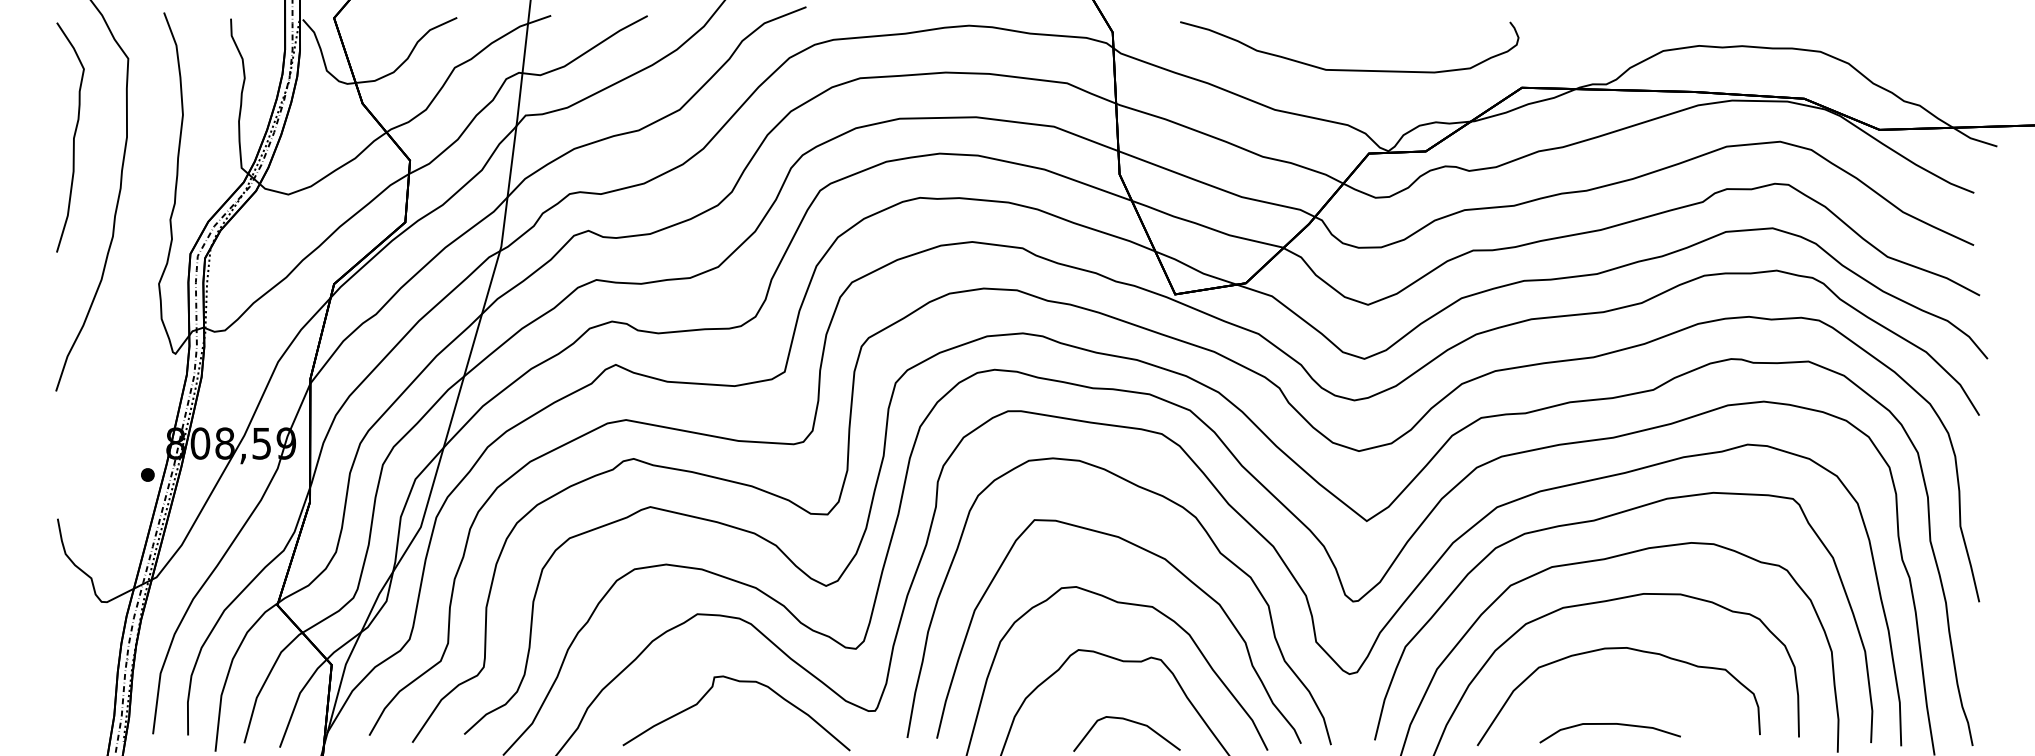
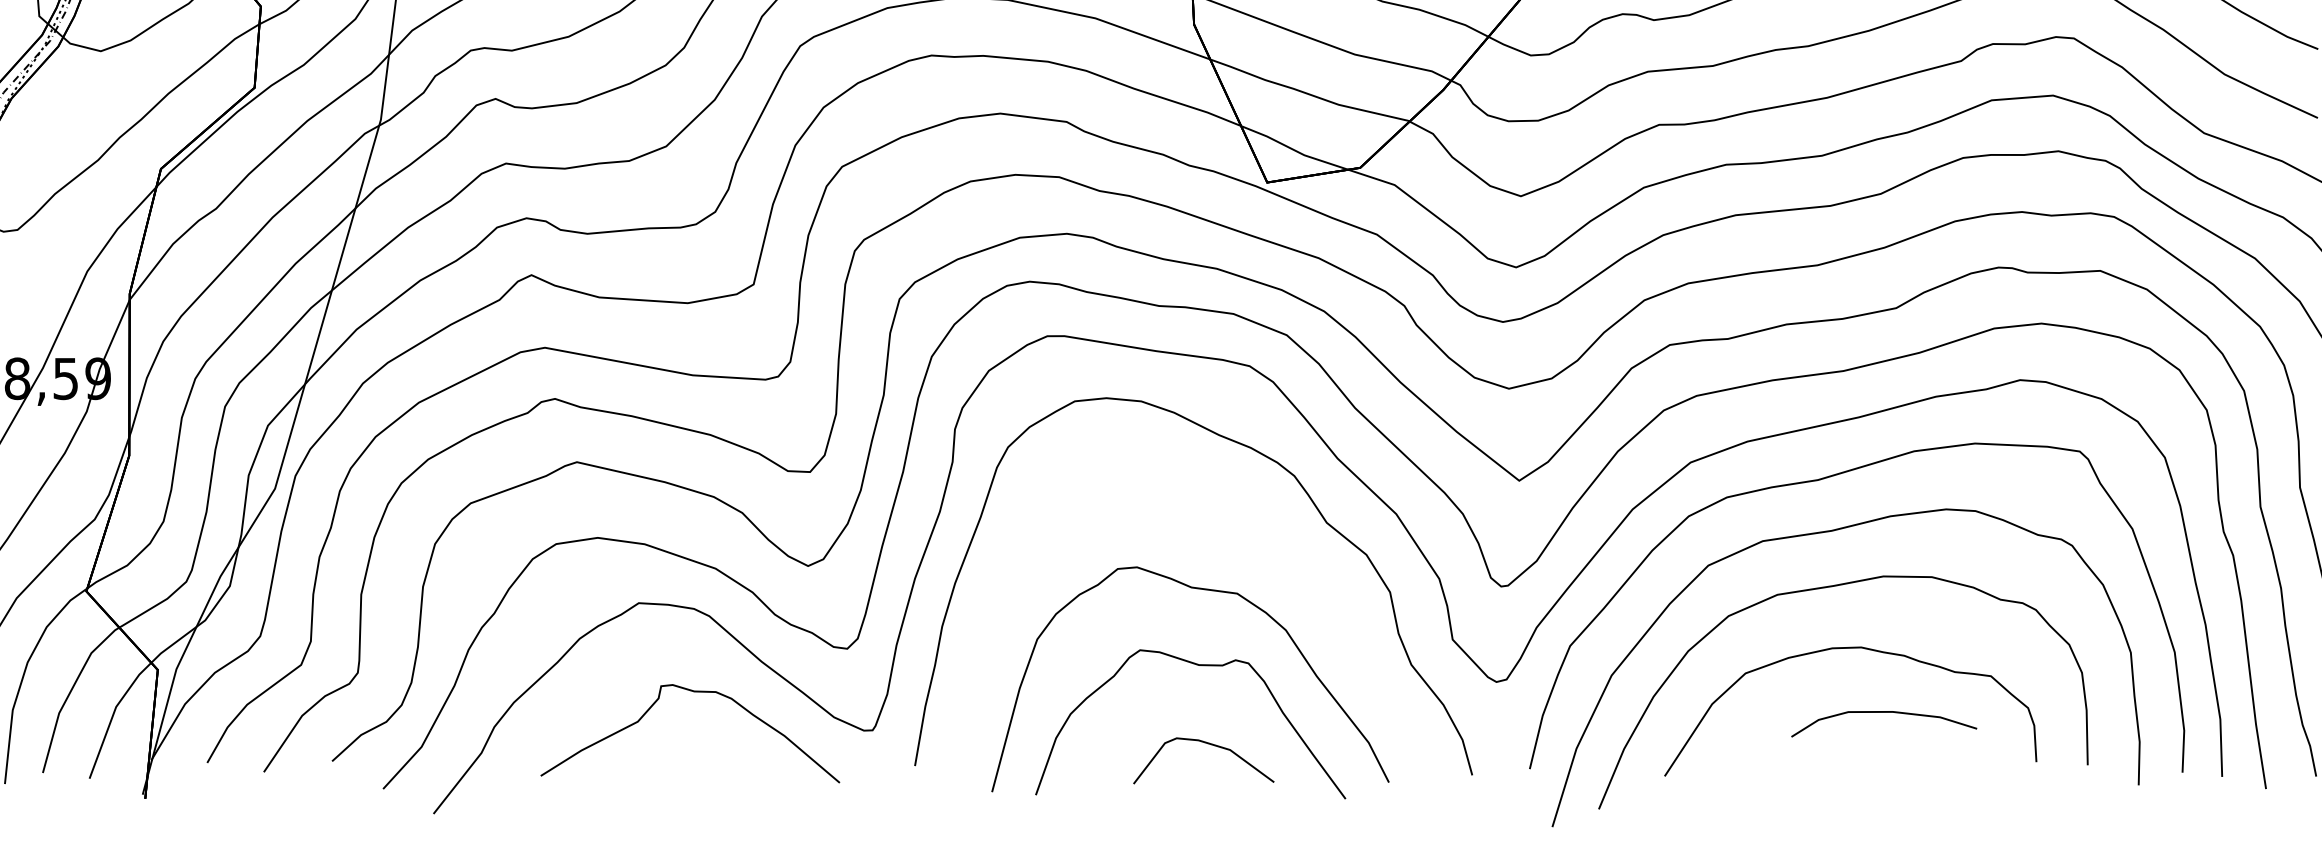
curve: (1156, 556) -> (1242, 527), removed
curve: (1609, 724) -> (1883, 712), moved

